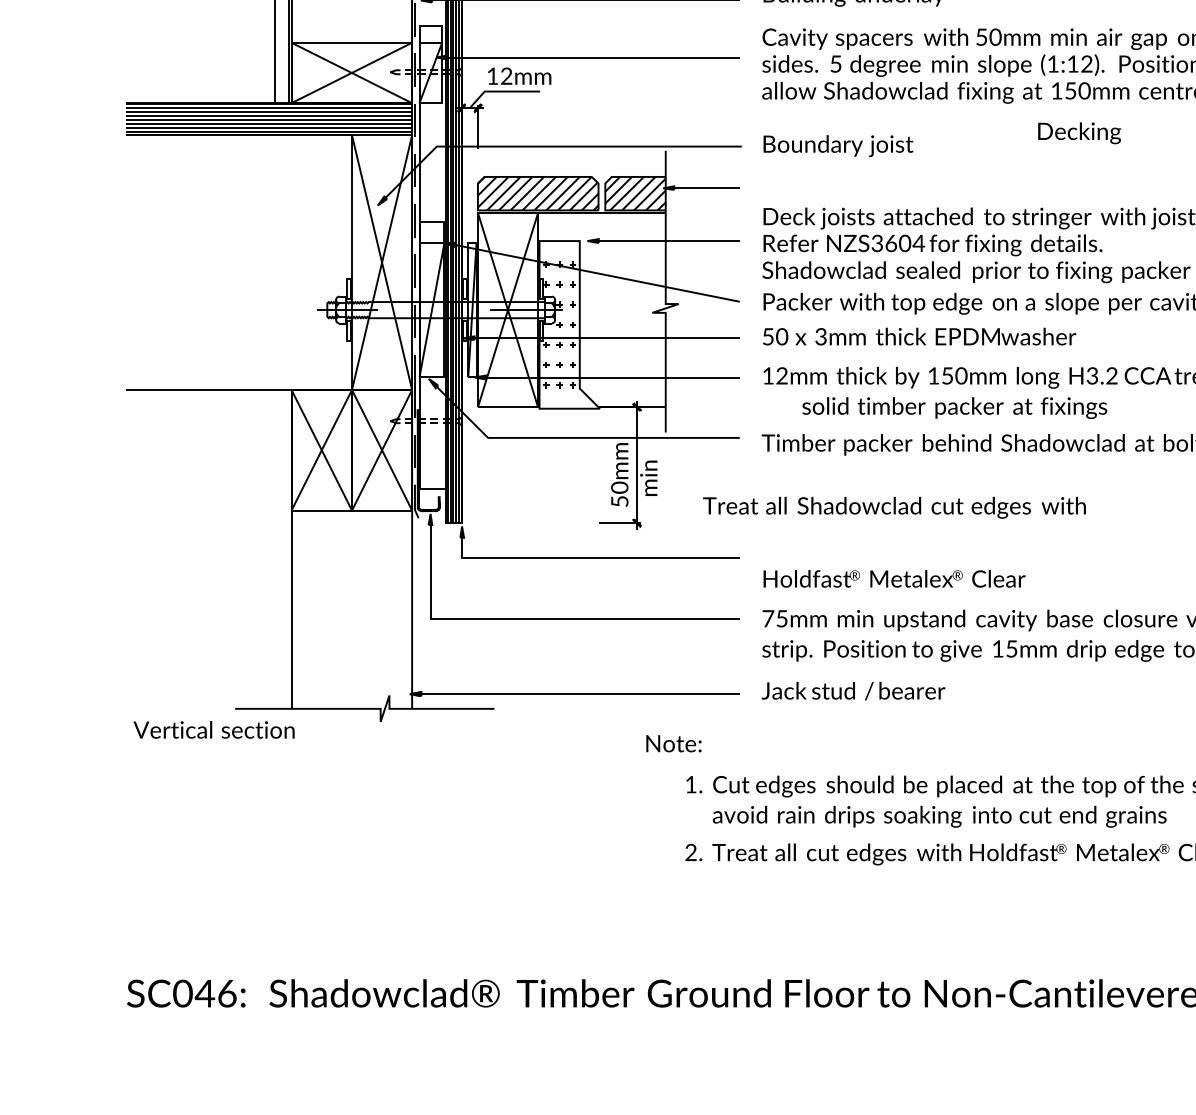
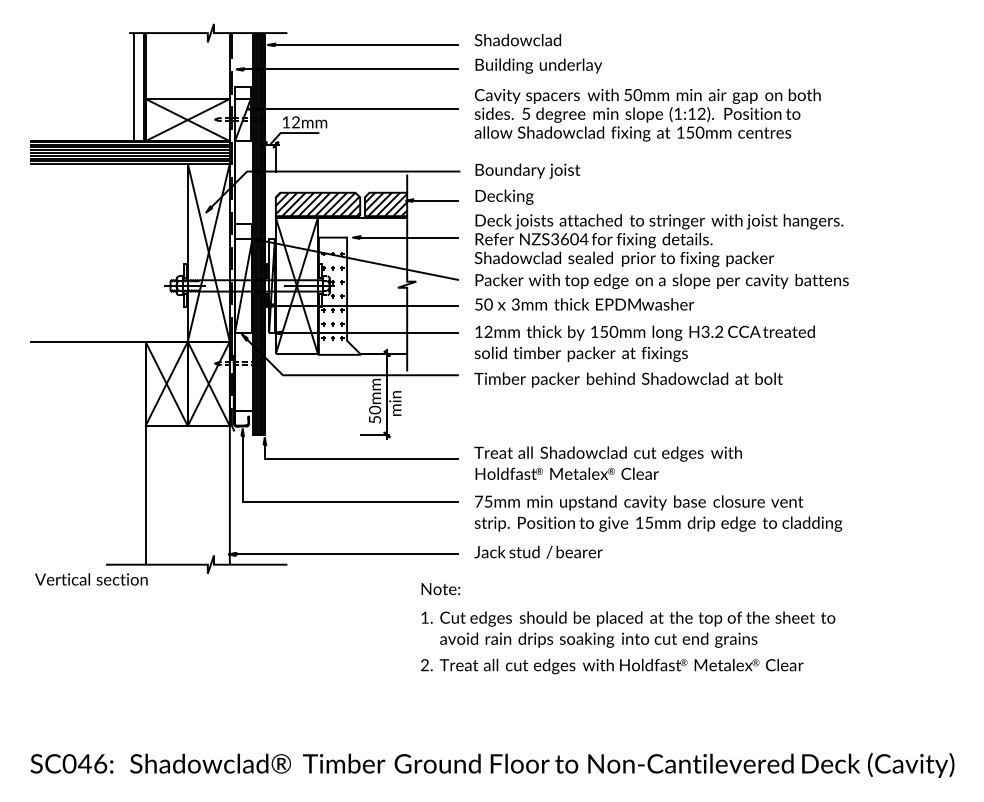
text: (1079, 132) -> (504, 196), moved
text: (955, 406) -> (581, 353), moved
text: (893, 506) -> (607, 453), moved
text: (673, 744) -> (440, 589), moved

